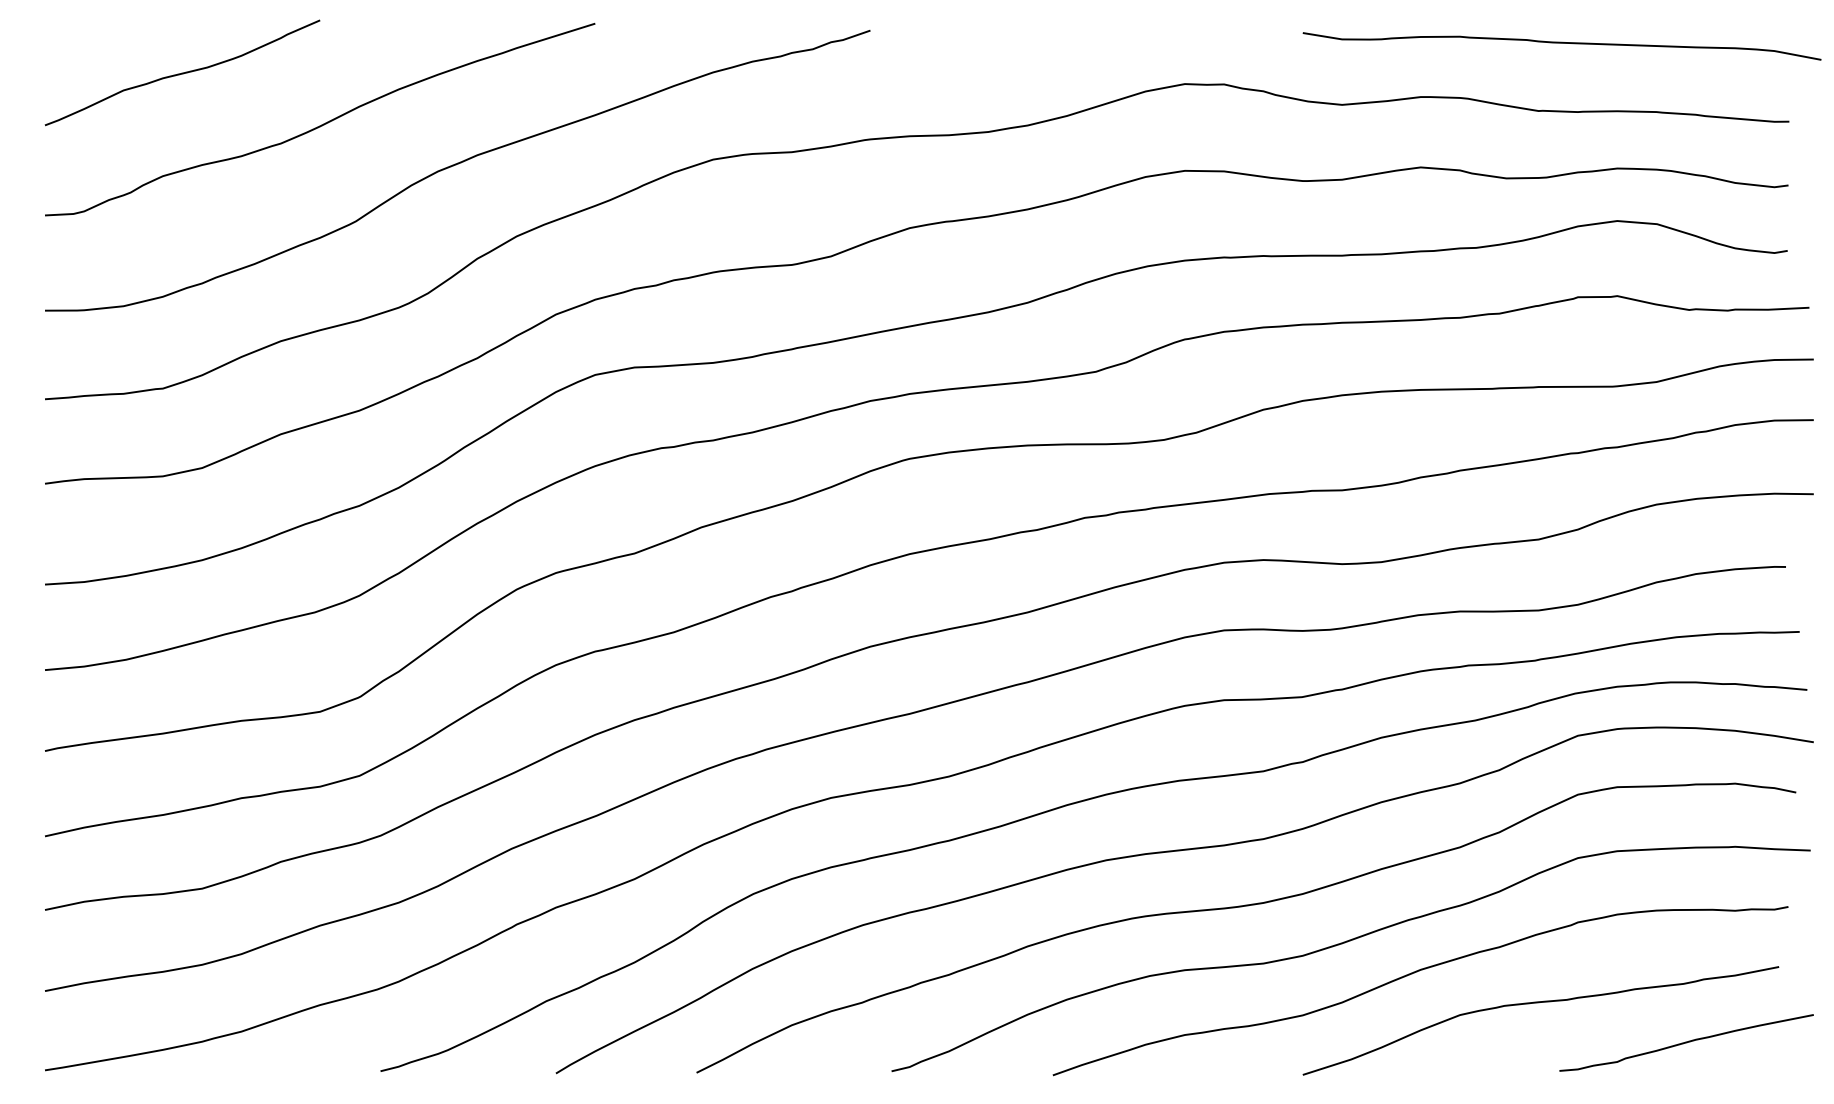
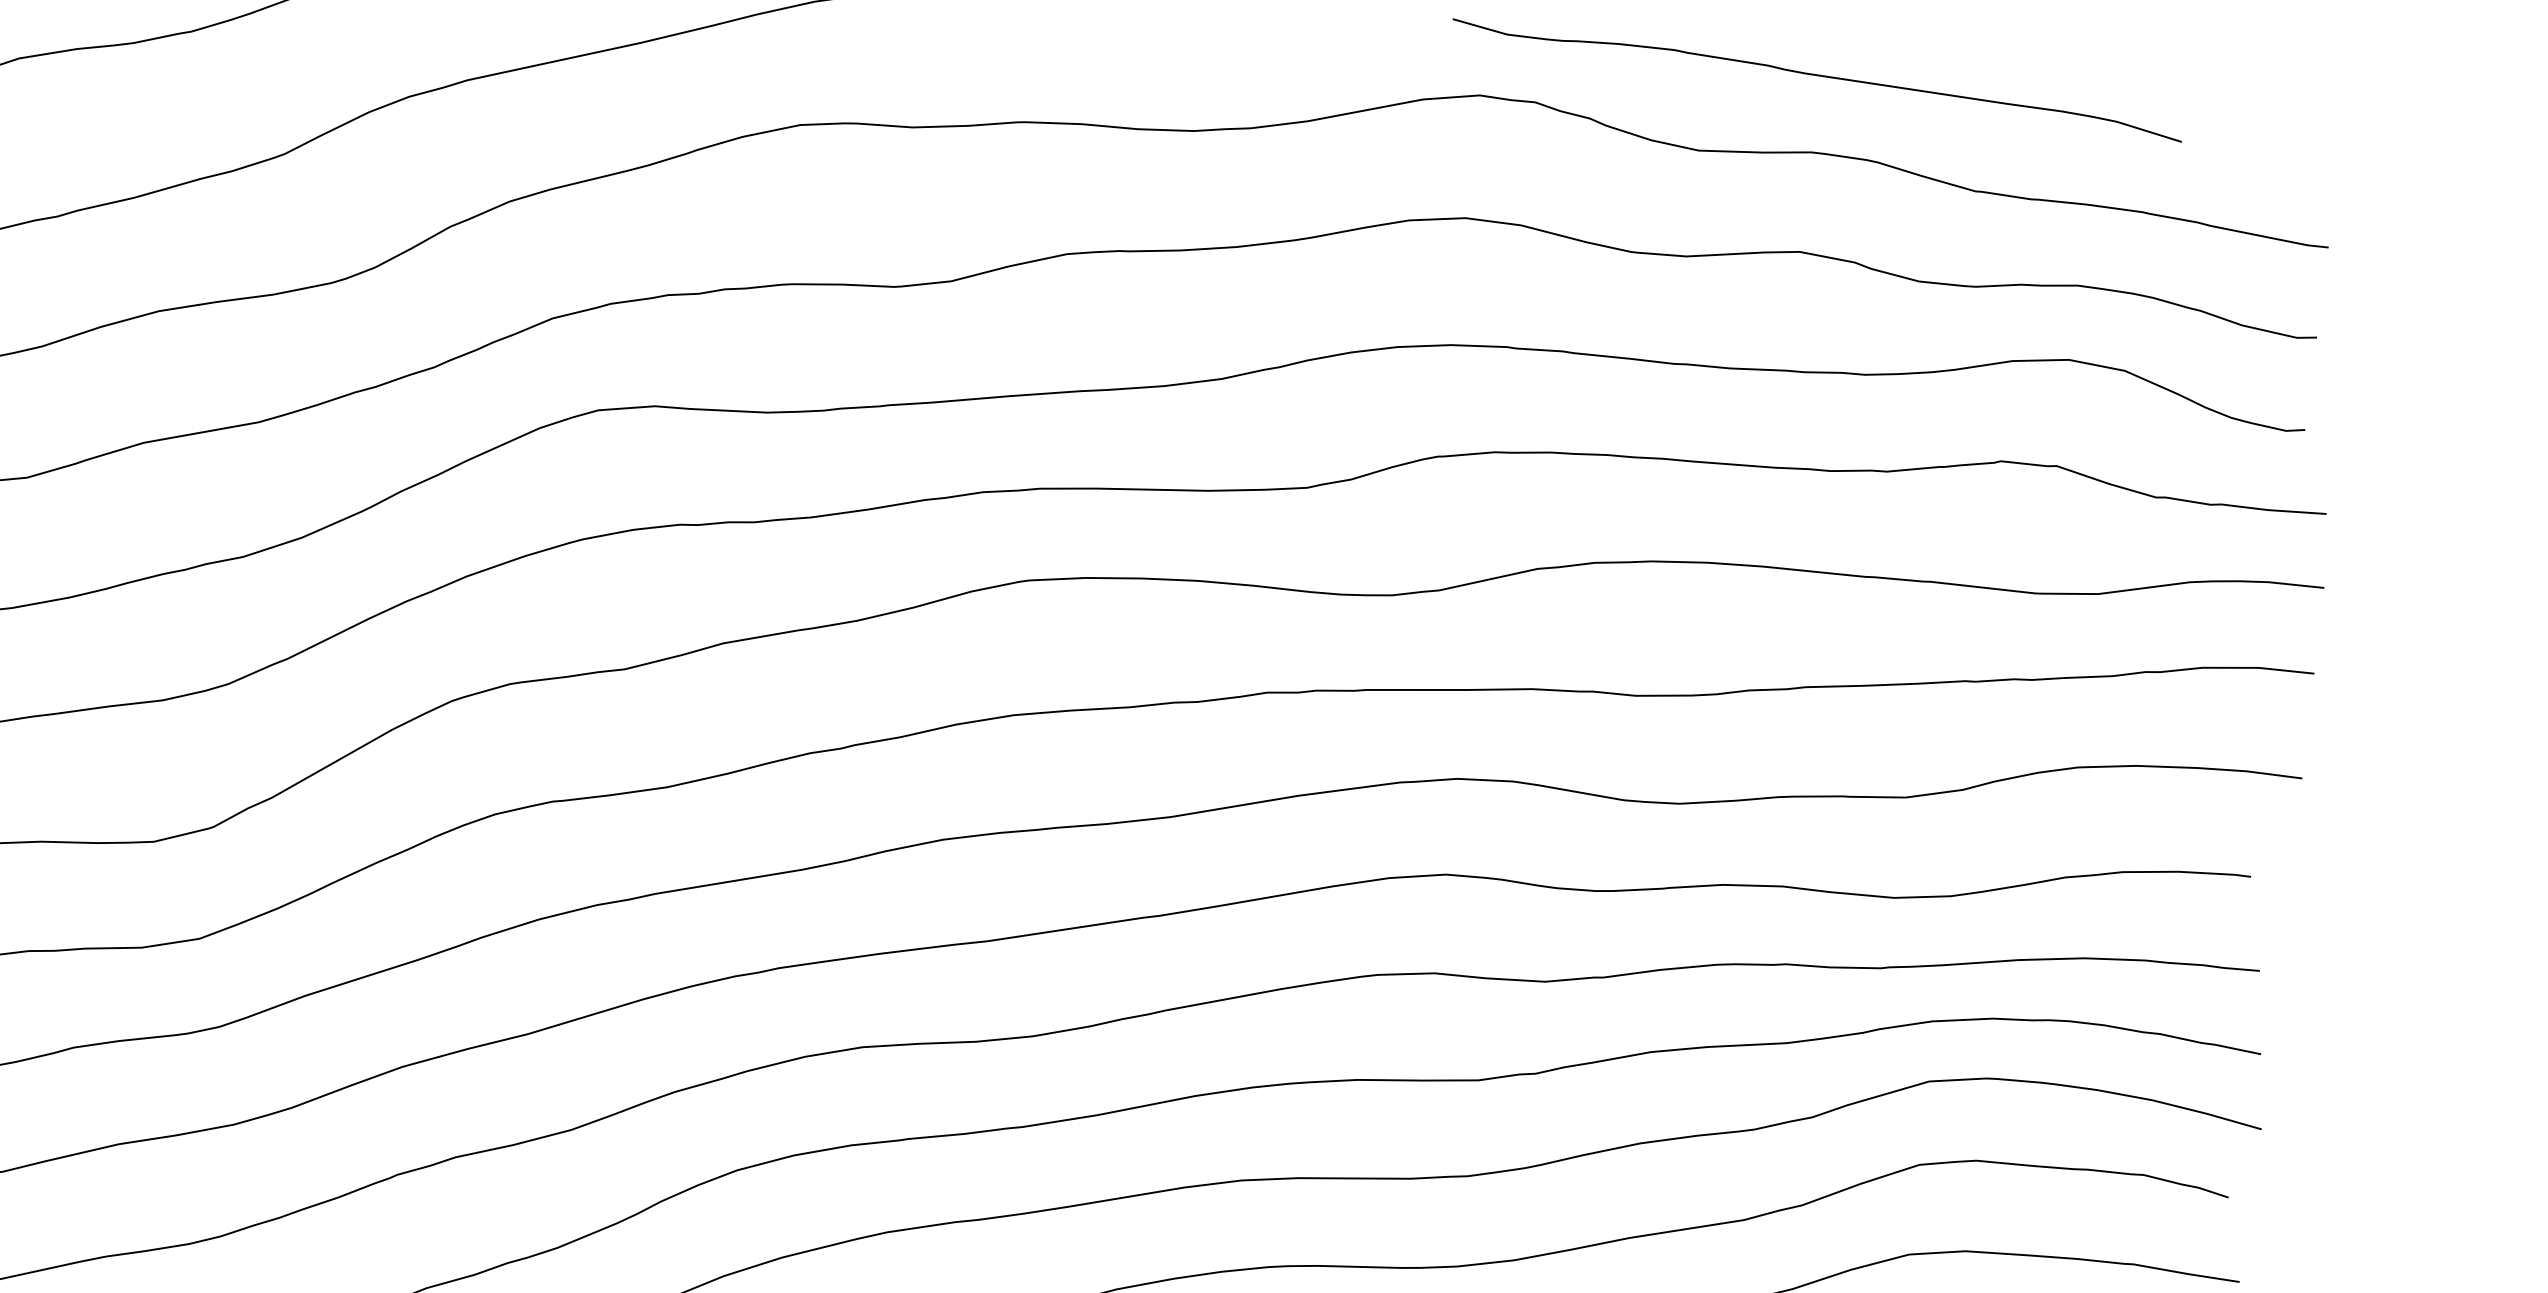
curve: (1561, 43) -> (1816, 76), moved

